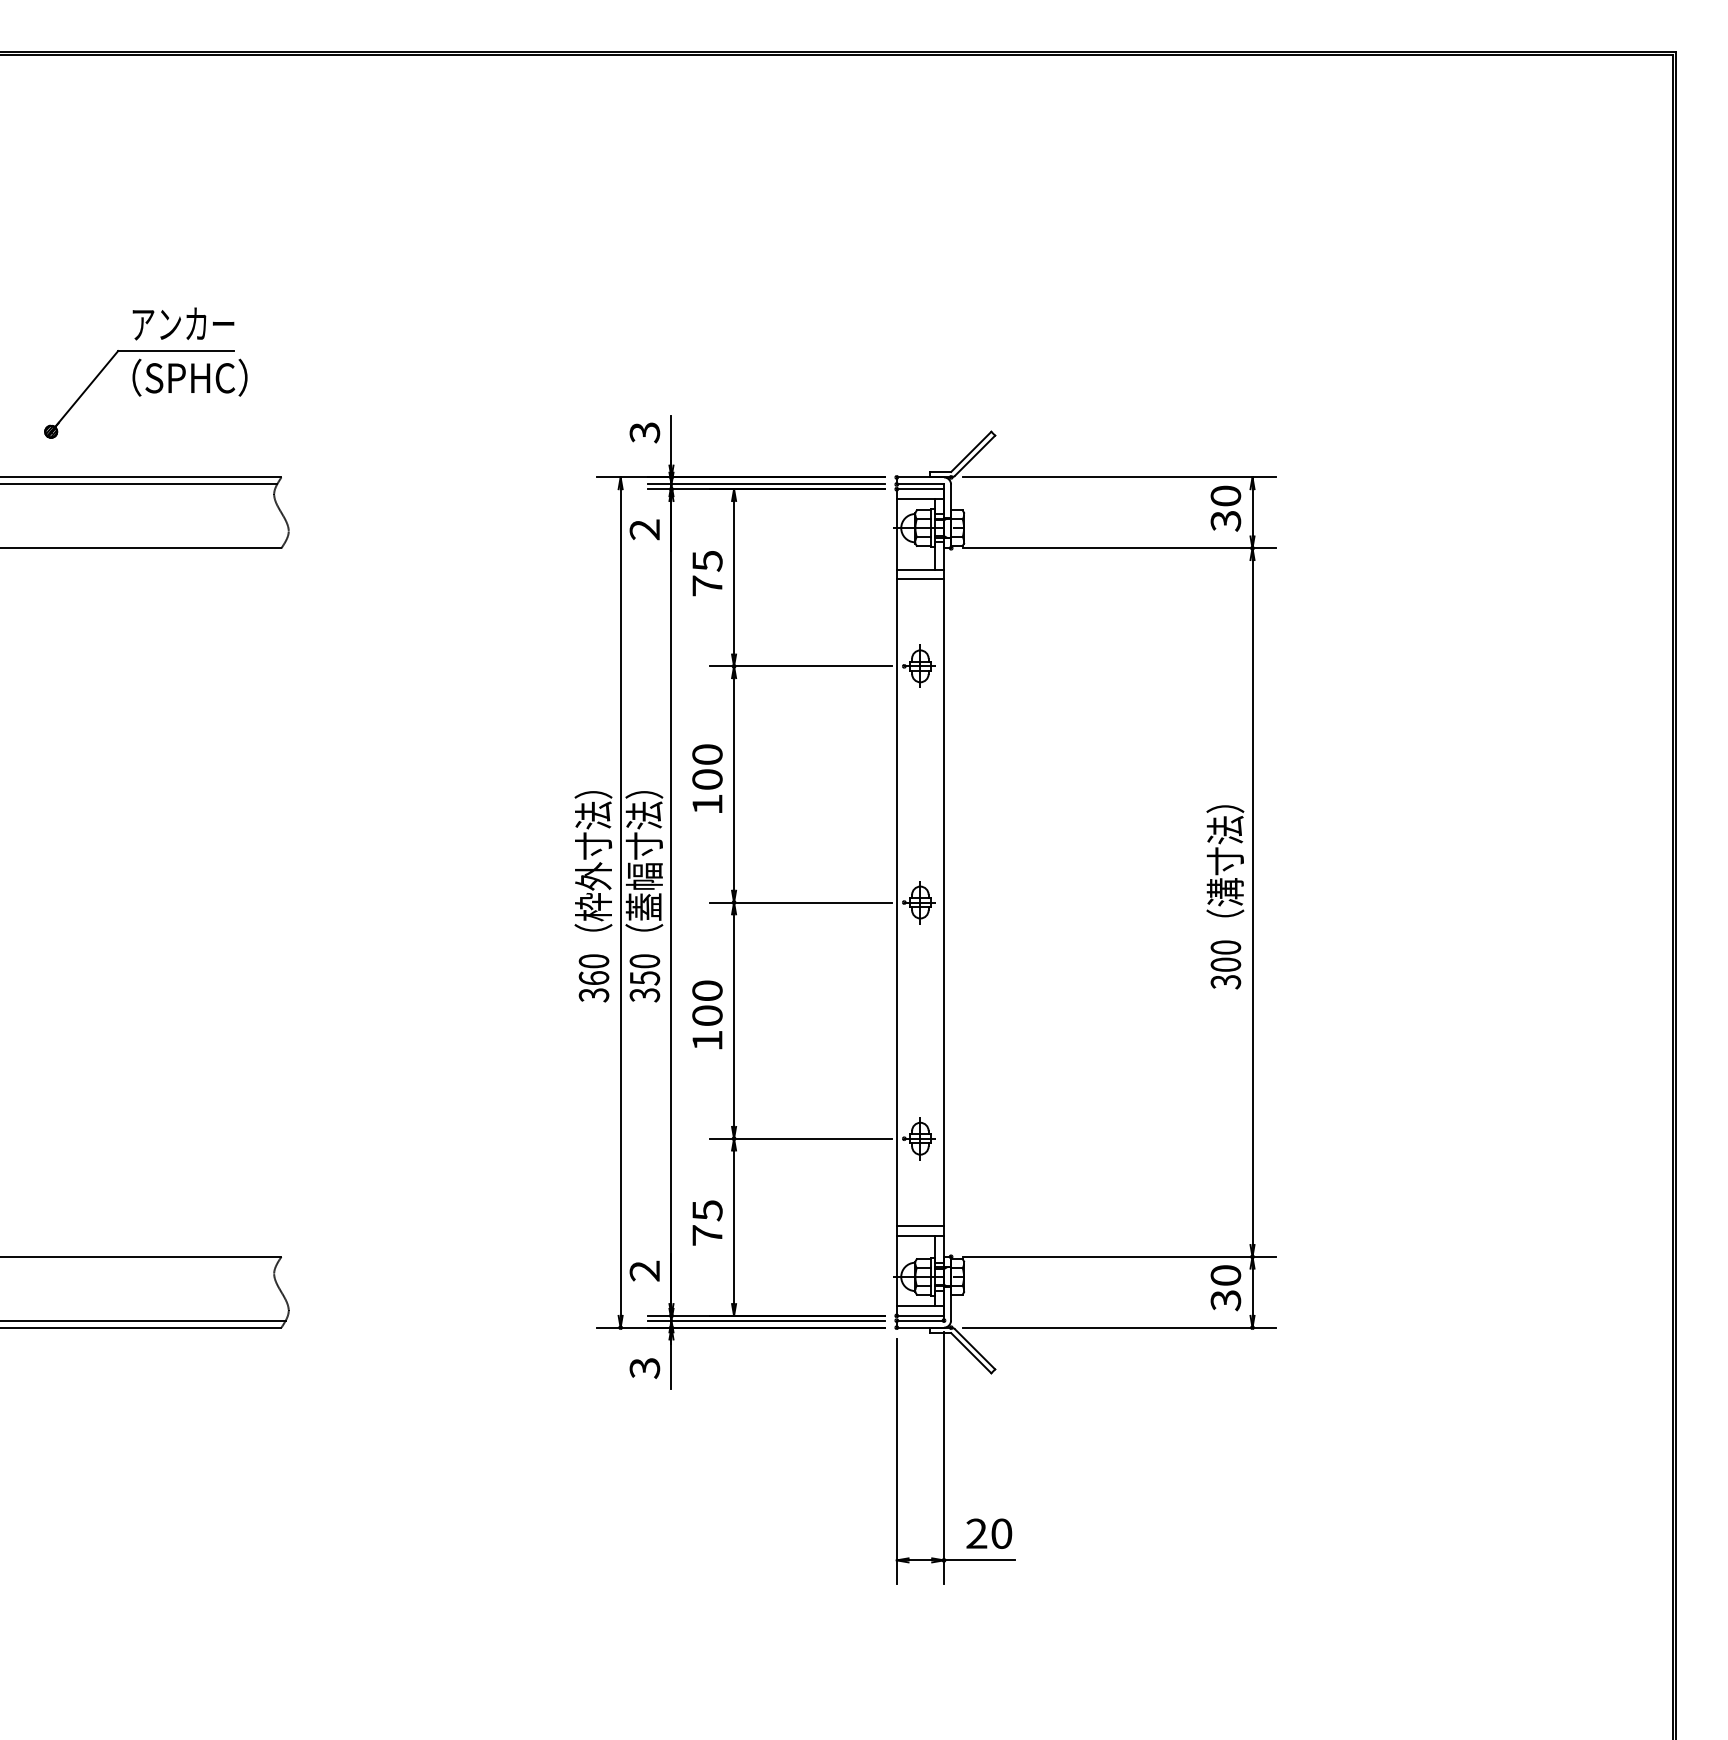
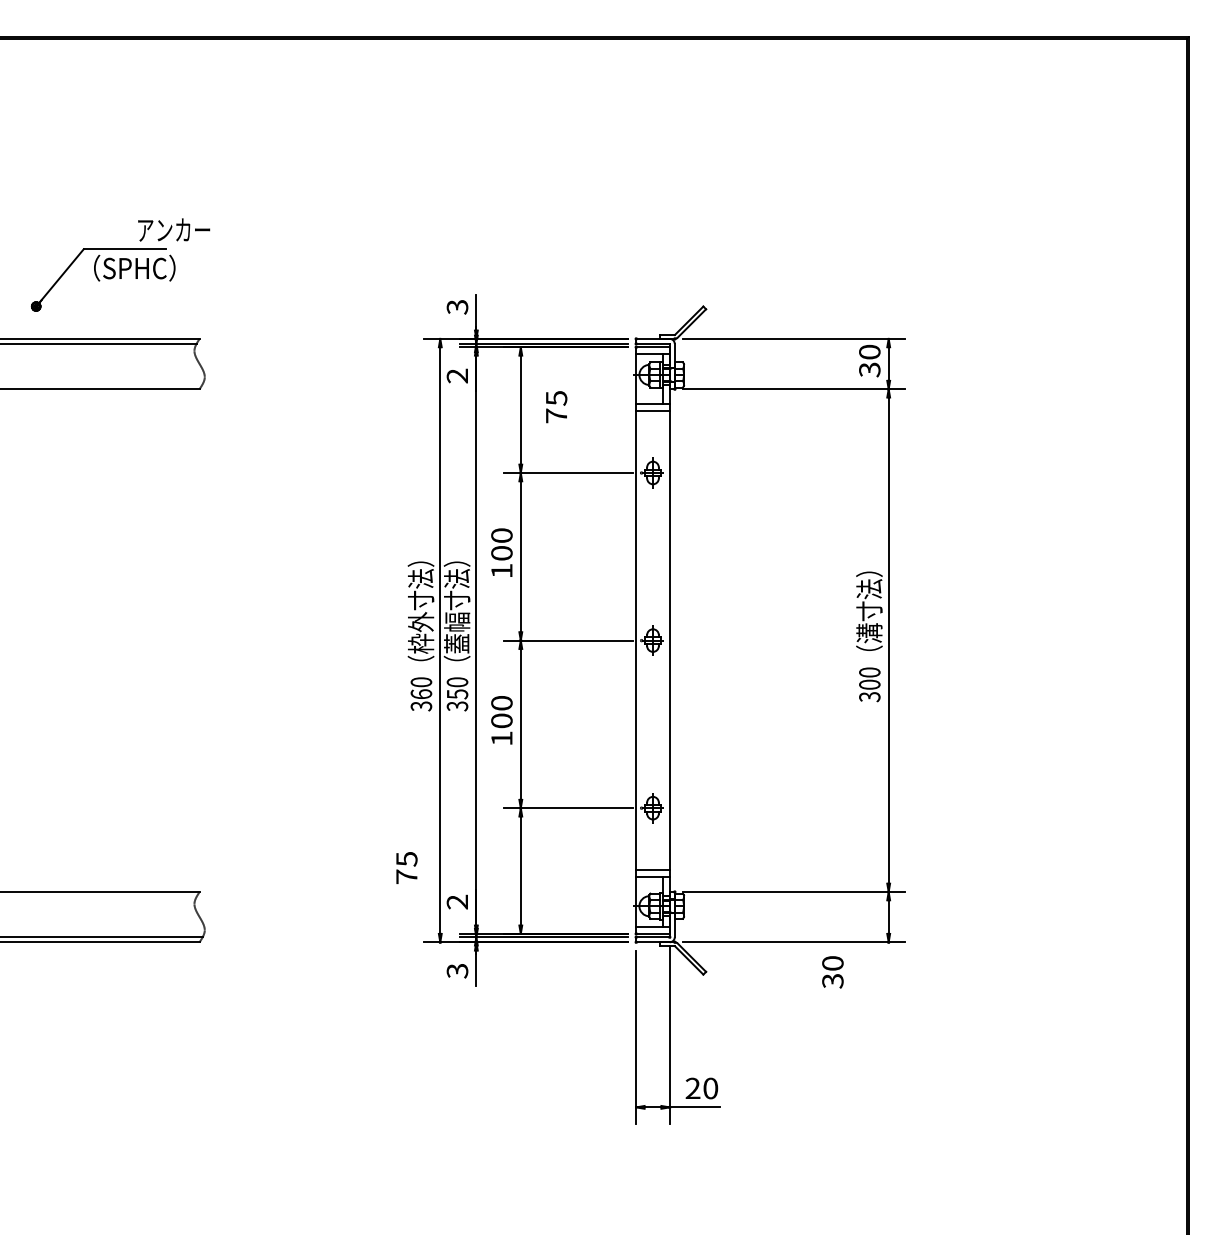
text: (183, 323) -> (174, 229), moved
text: (707, 573) -> (556, 407), moved
text: (707, 1222) -> (406, 867), moved
text: (1225, 1288) -> (832, 972), moved

